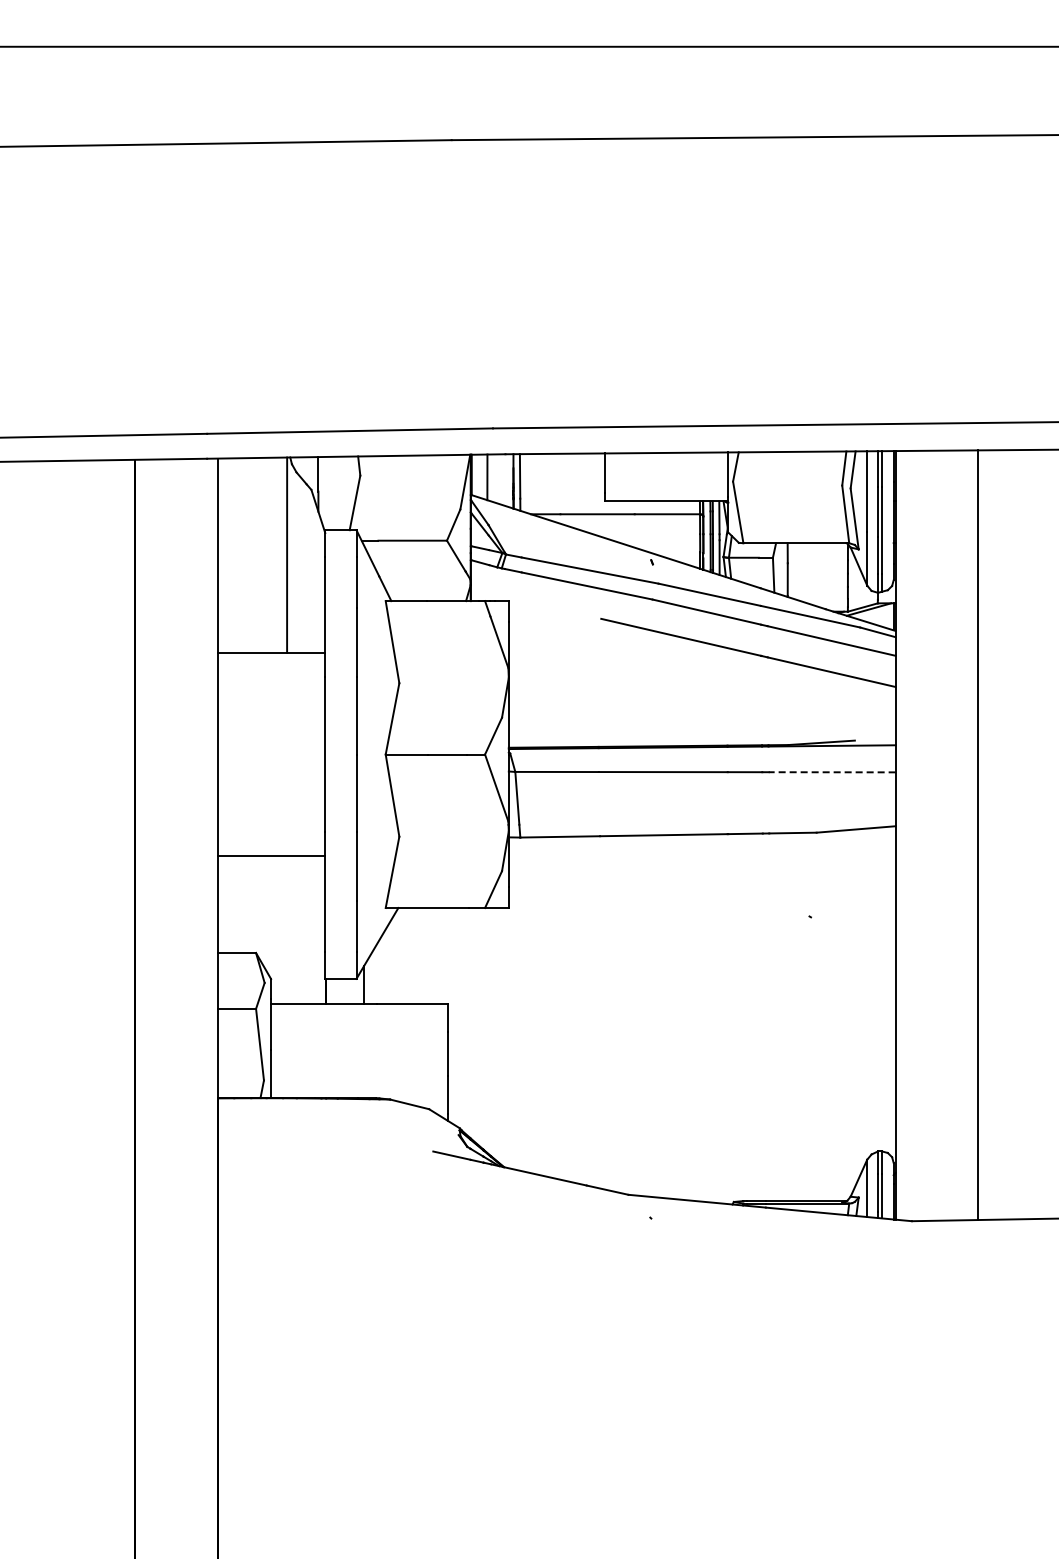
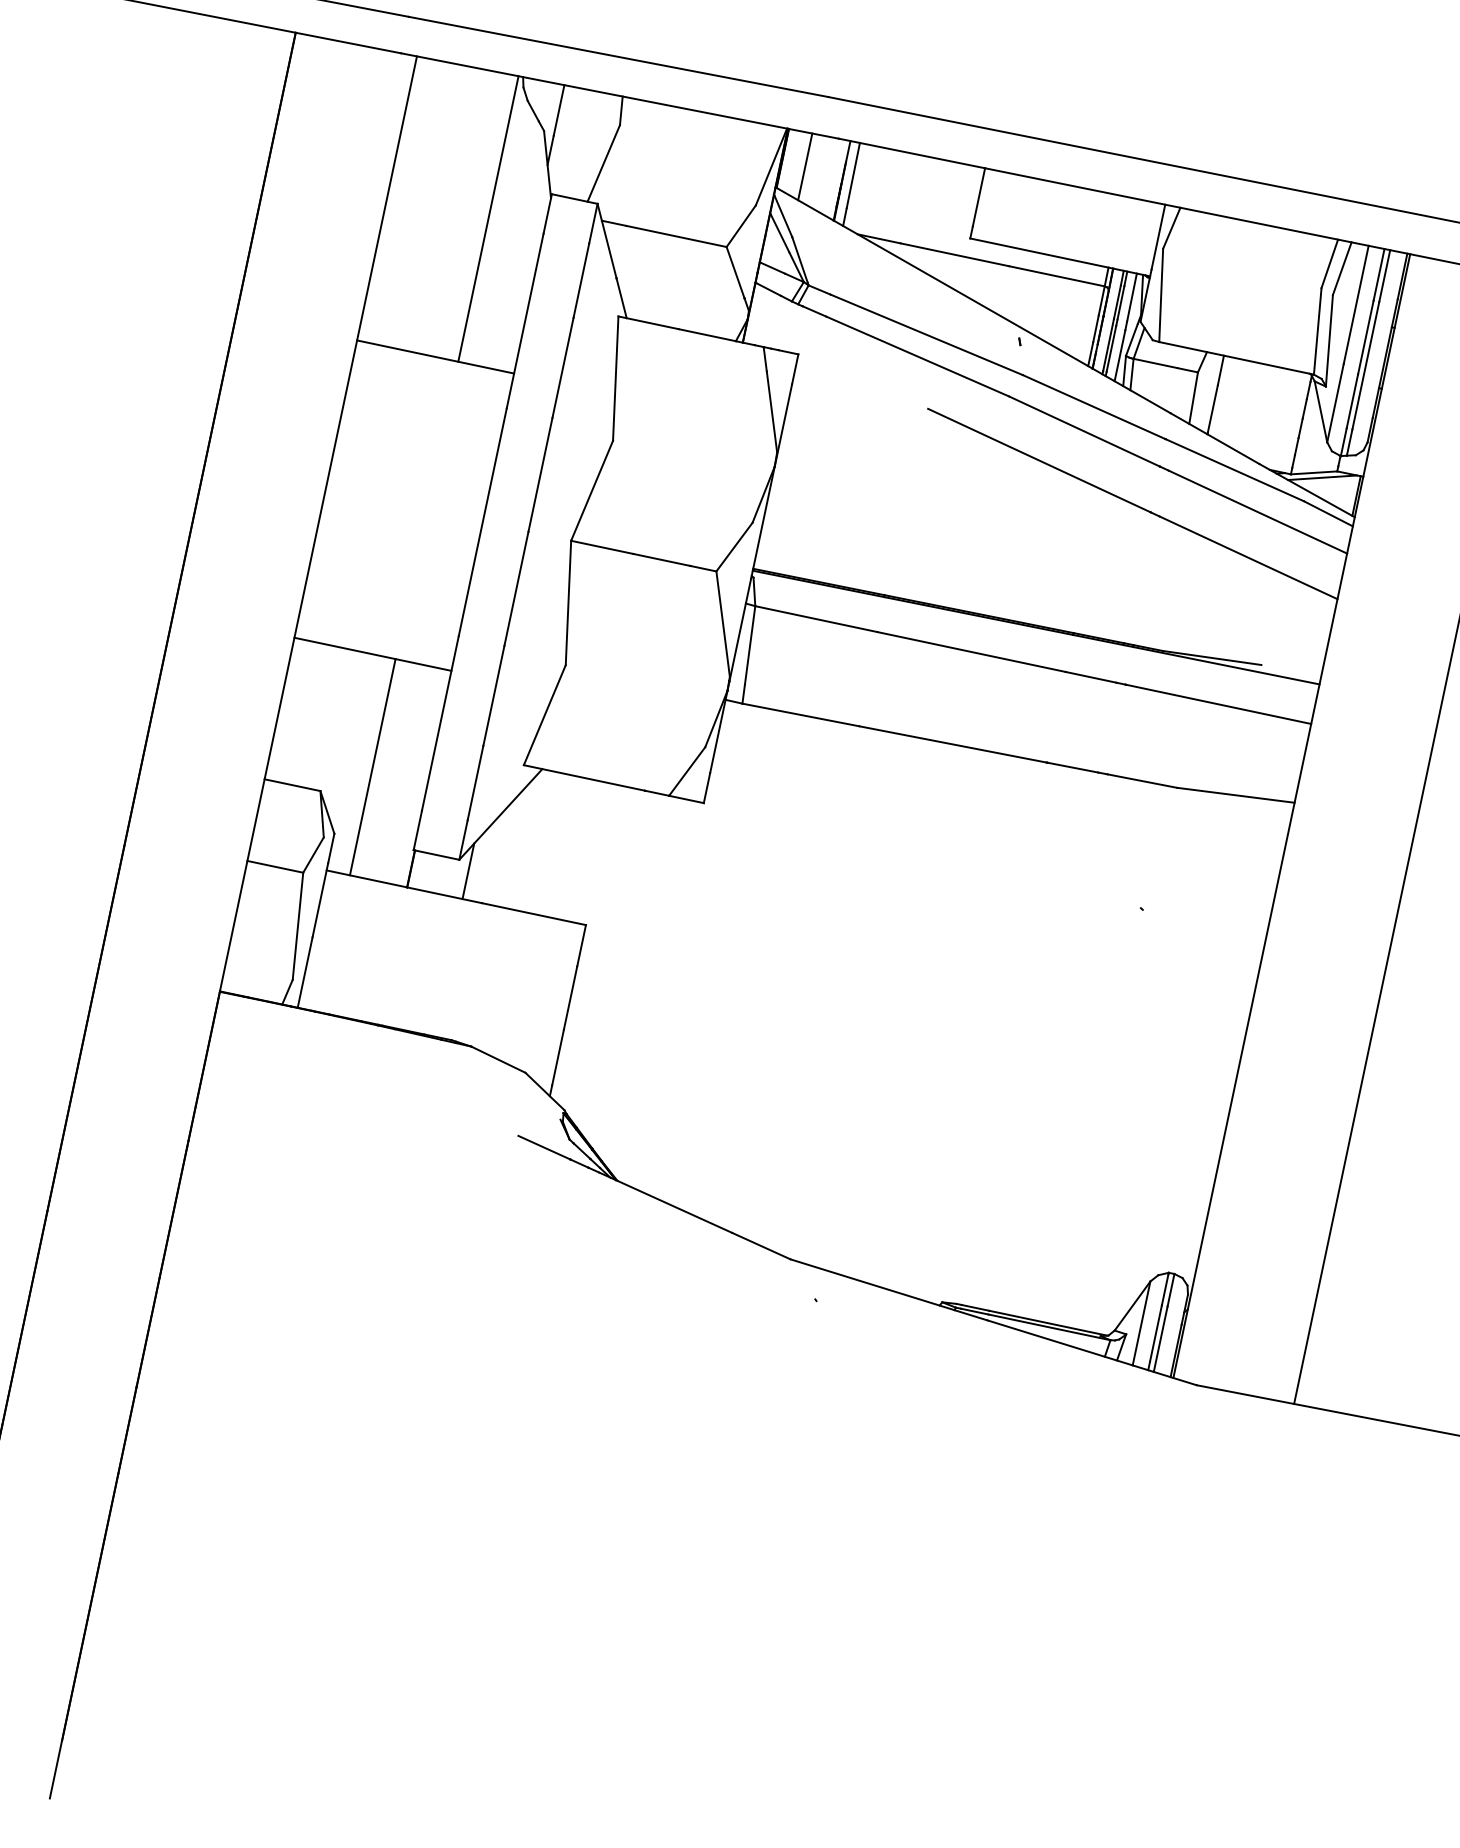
line: (831, 772) -> (1217, 704), dashed -> solid
line: (287, 930) -> (373, 767), added

